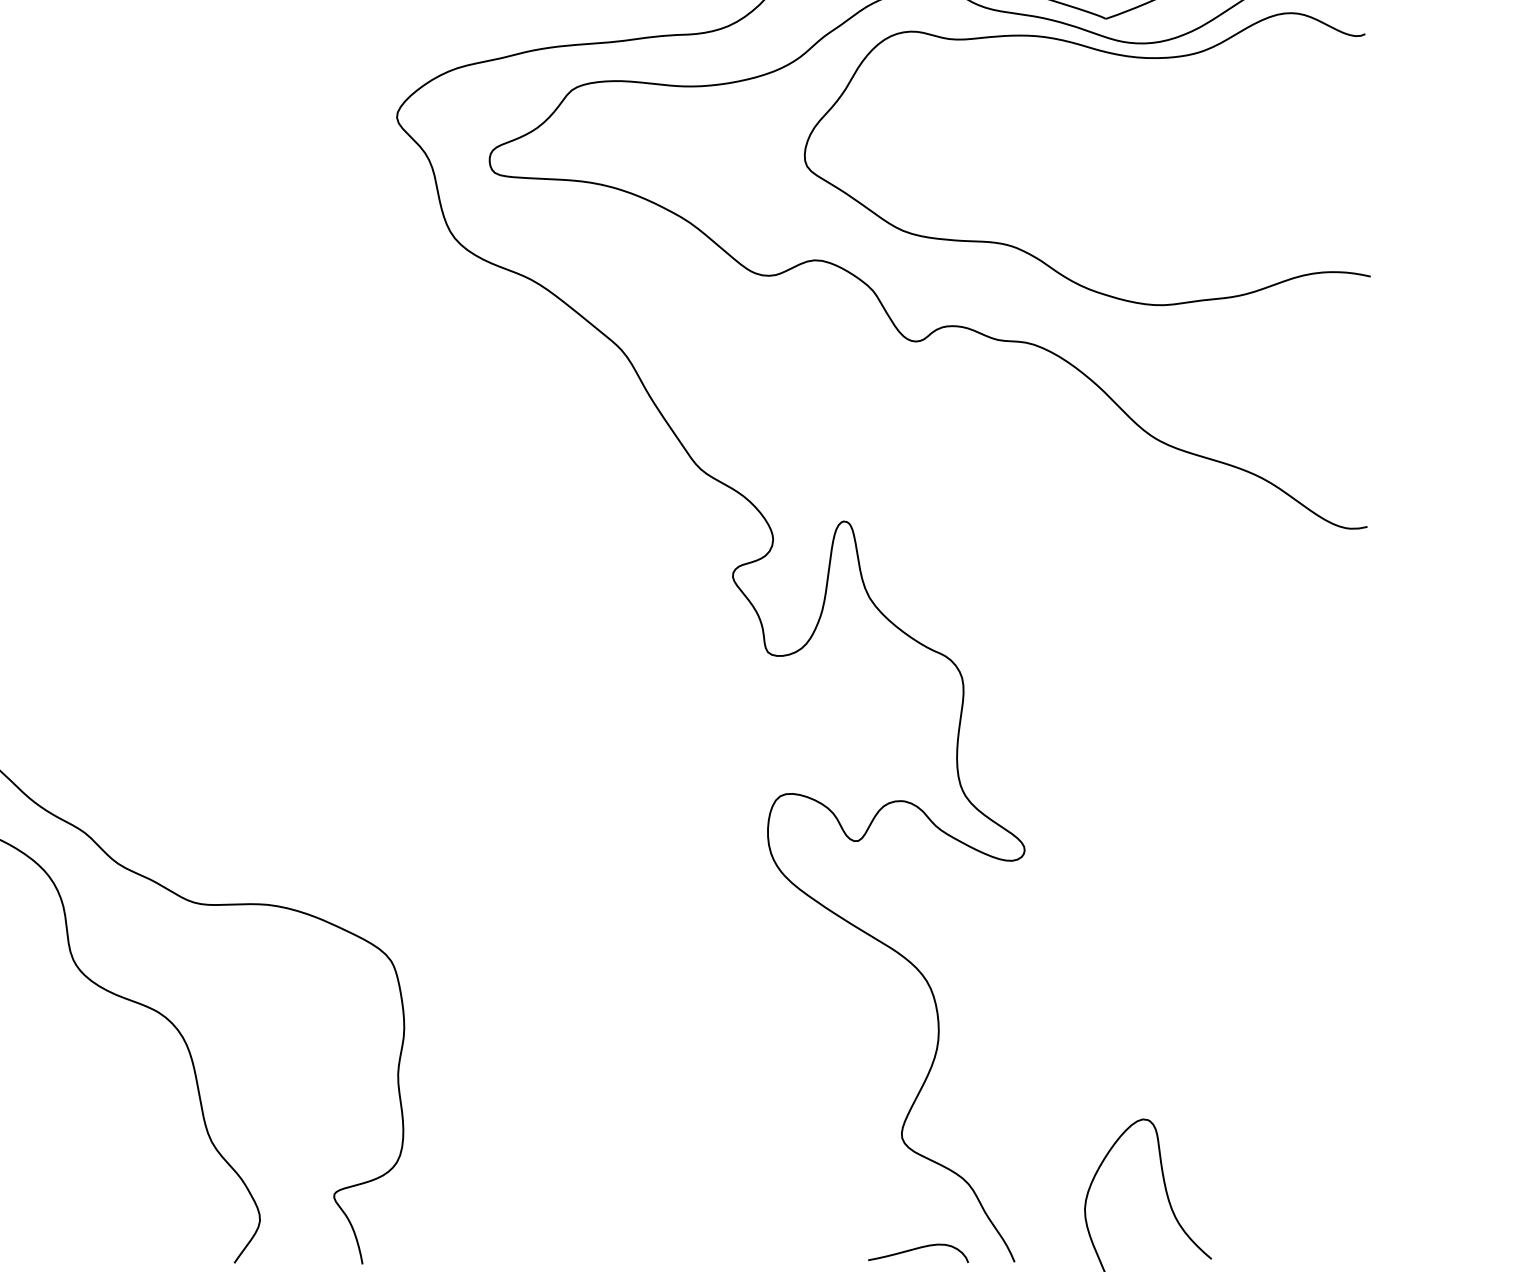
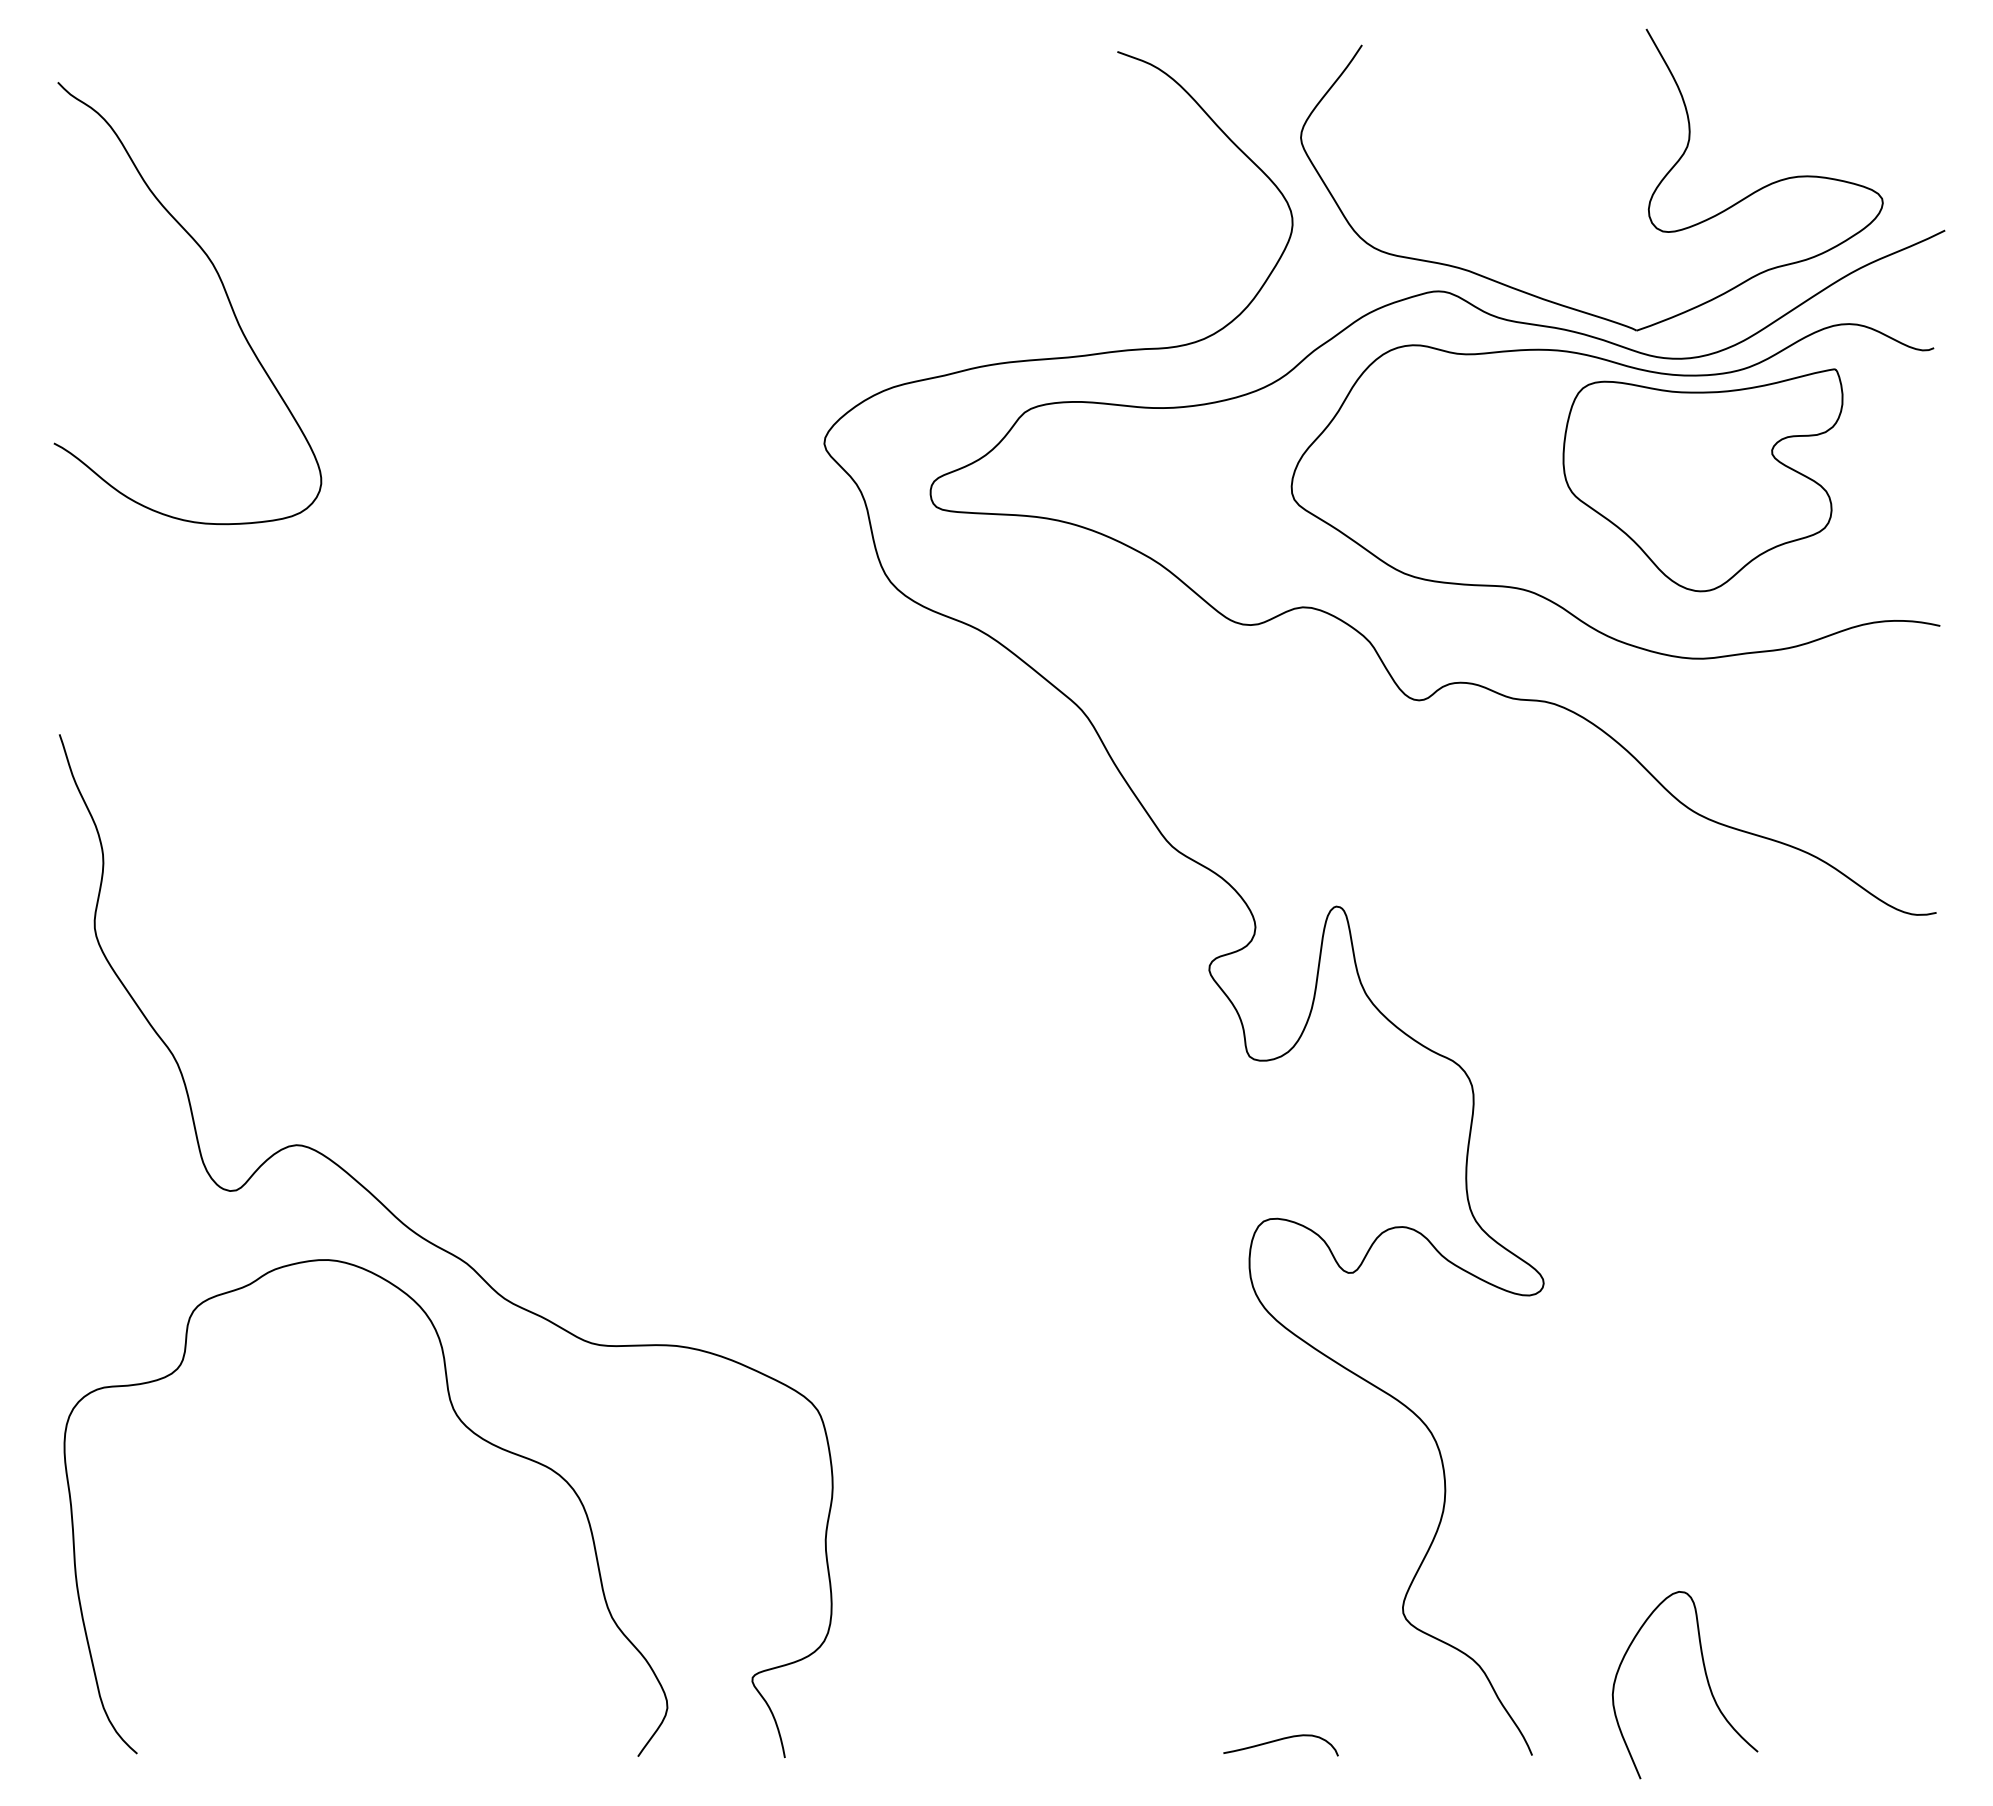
part: (1163, 149) -> (1702, 480), added
curve: (918, 1249) -> (1280, 1740), moved

